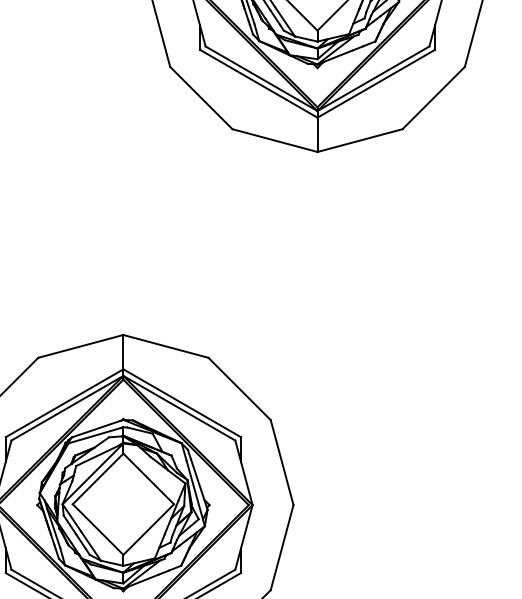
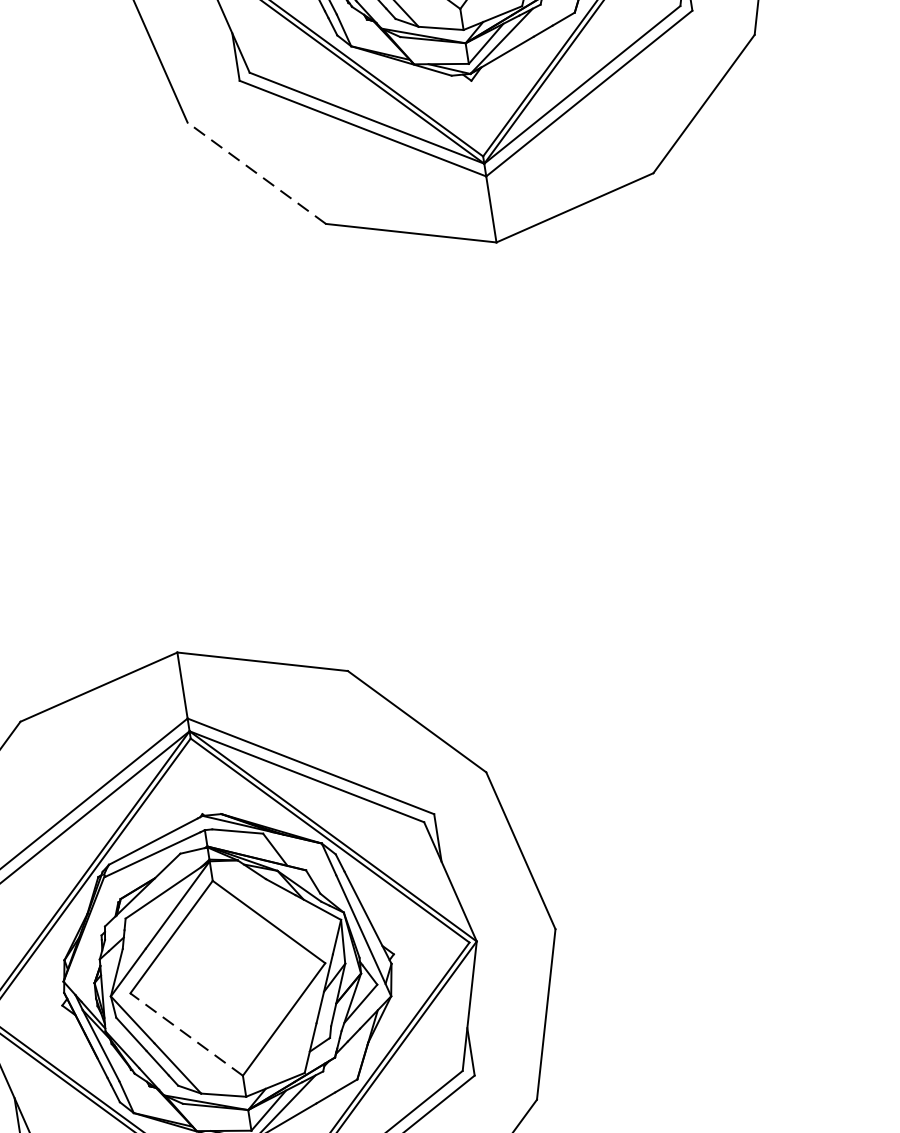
line: (200, 97) -> (255, 172), solid -> dashed
line: (98, 529) -> (187, 1034), solid -> dashed

